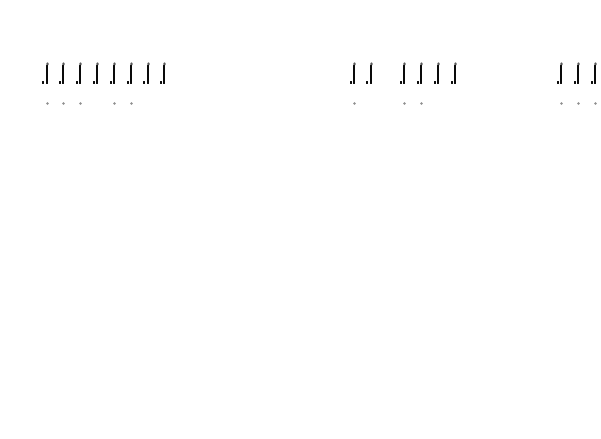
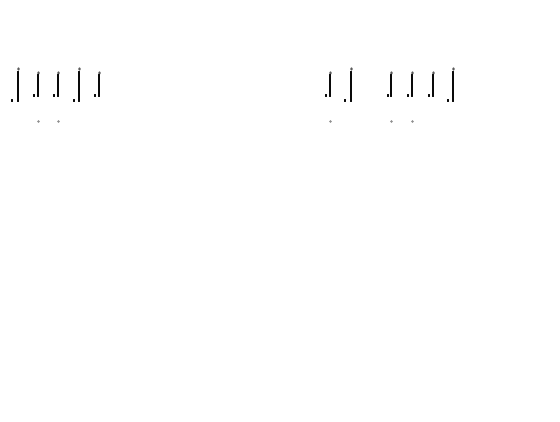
part: (95, 72) -> (15, 83), size x1.4
part: (146, 72) -> (77, 83), size x1.4
part: (369, 72) -> (348, 83), size x1.4
part: (453, 72) -> (451, 83), size x1.4

